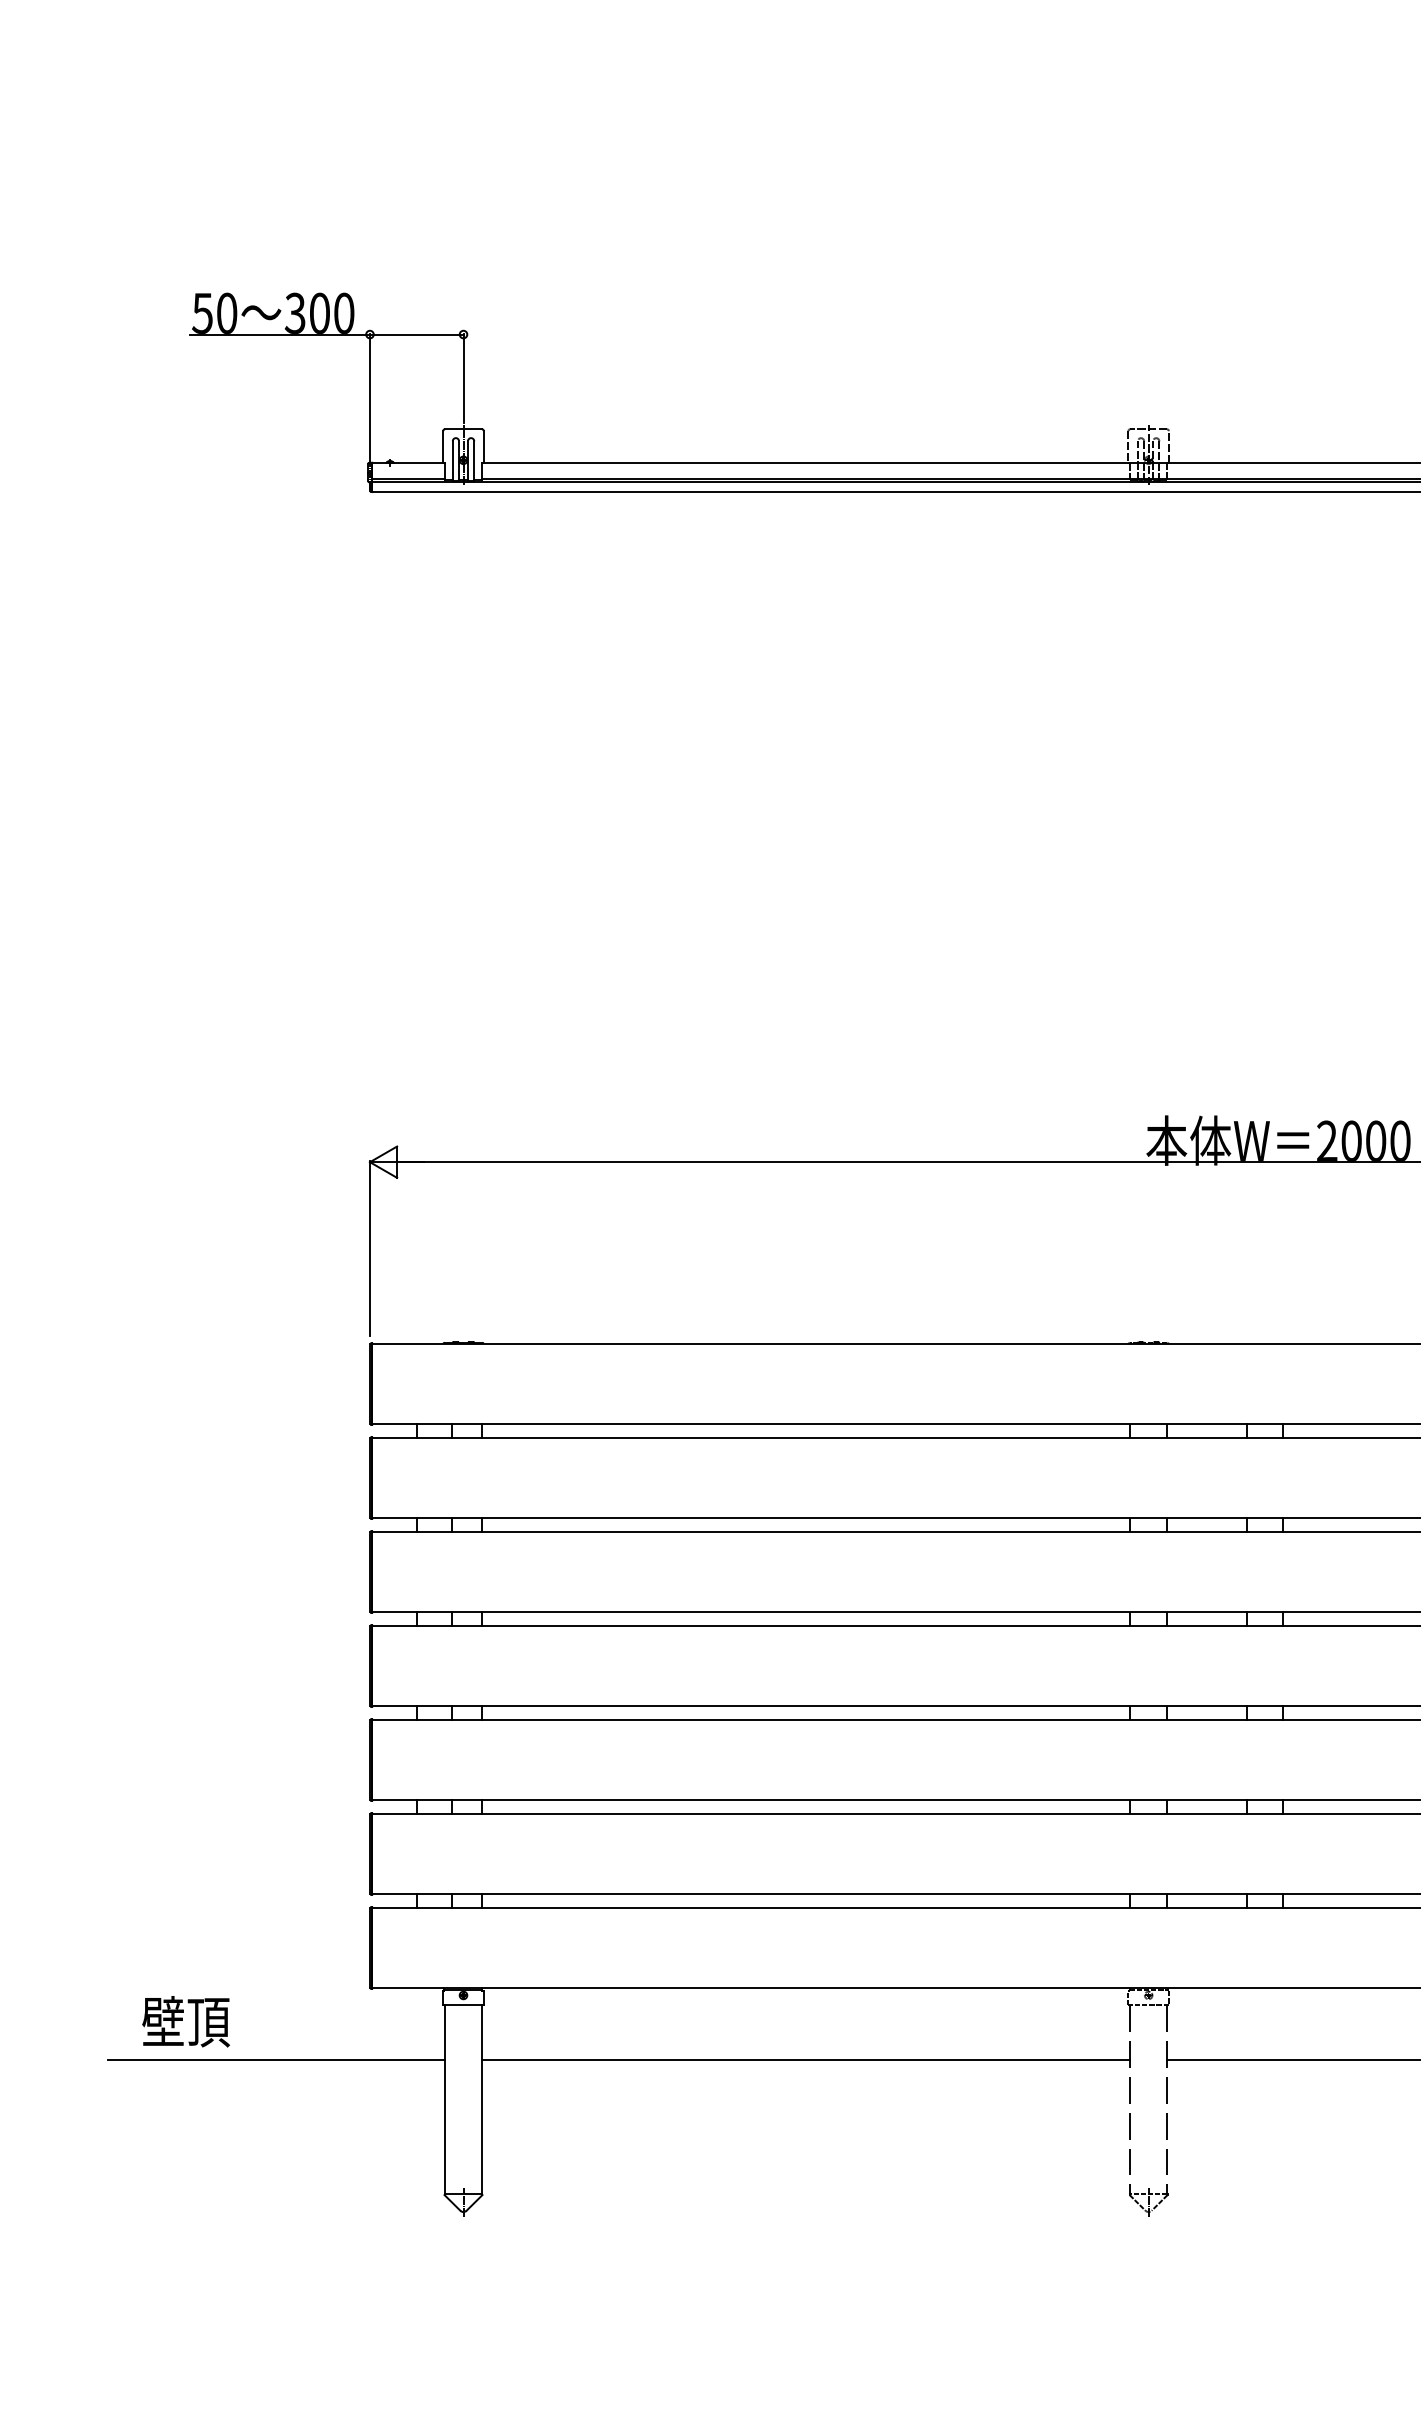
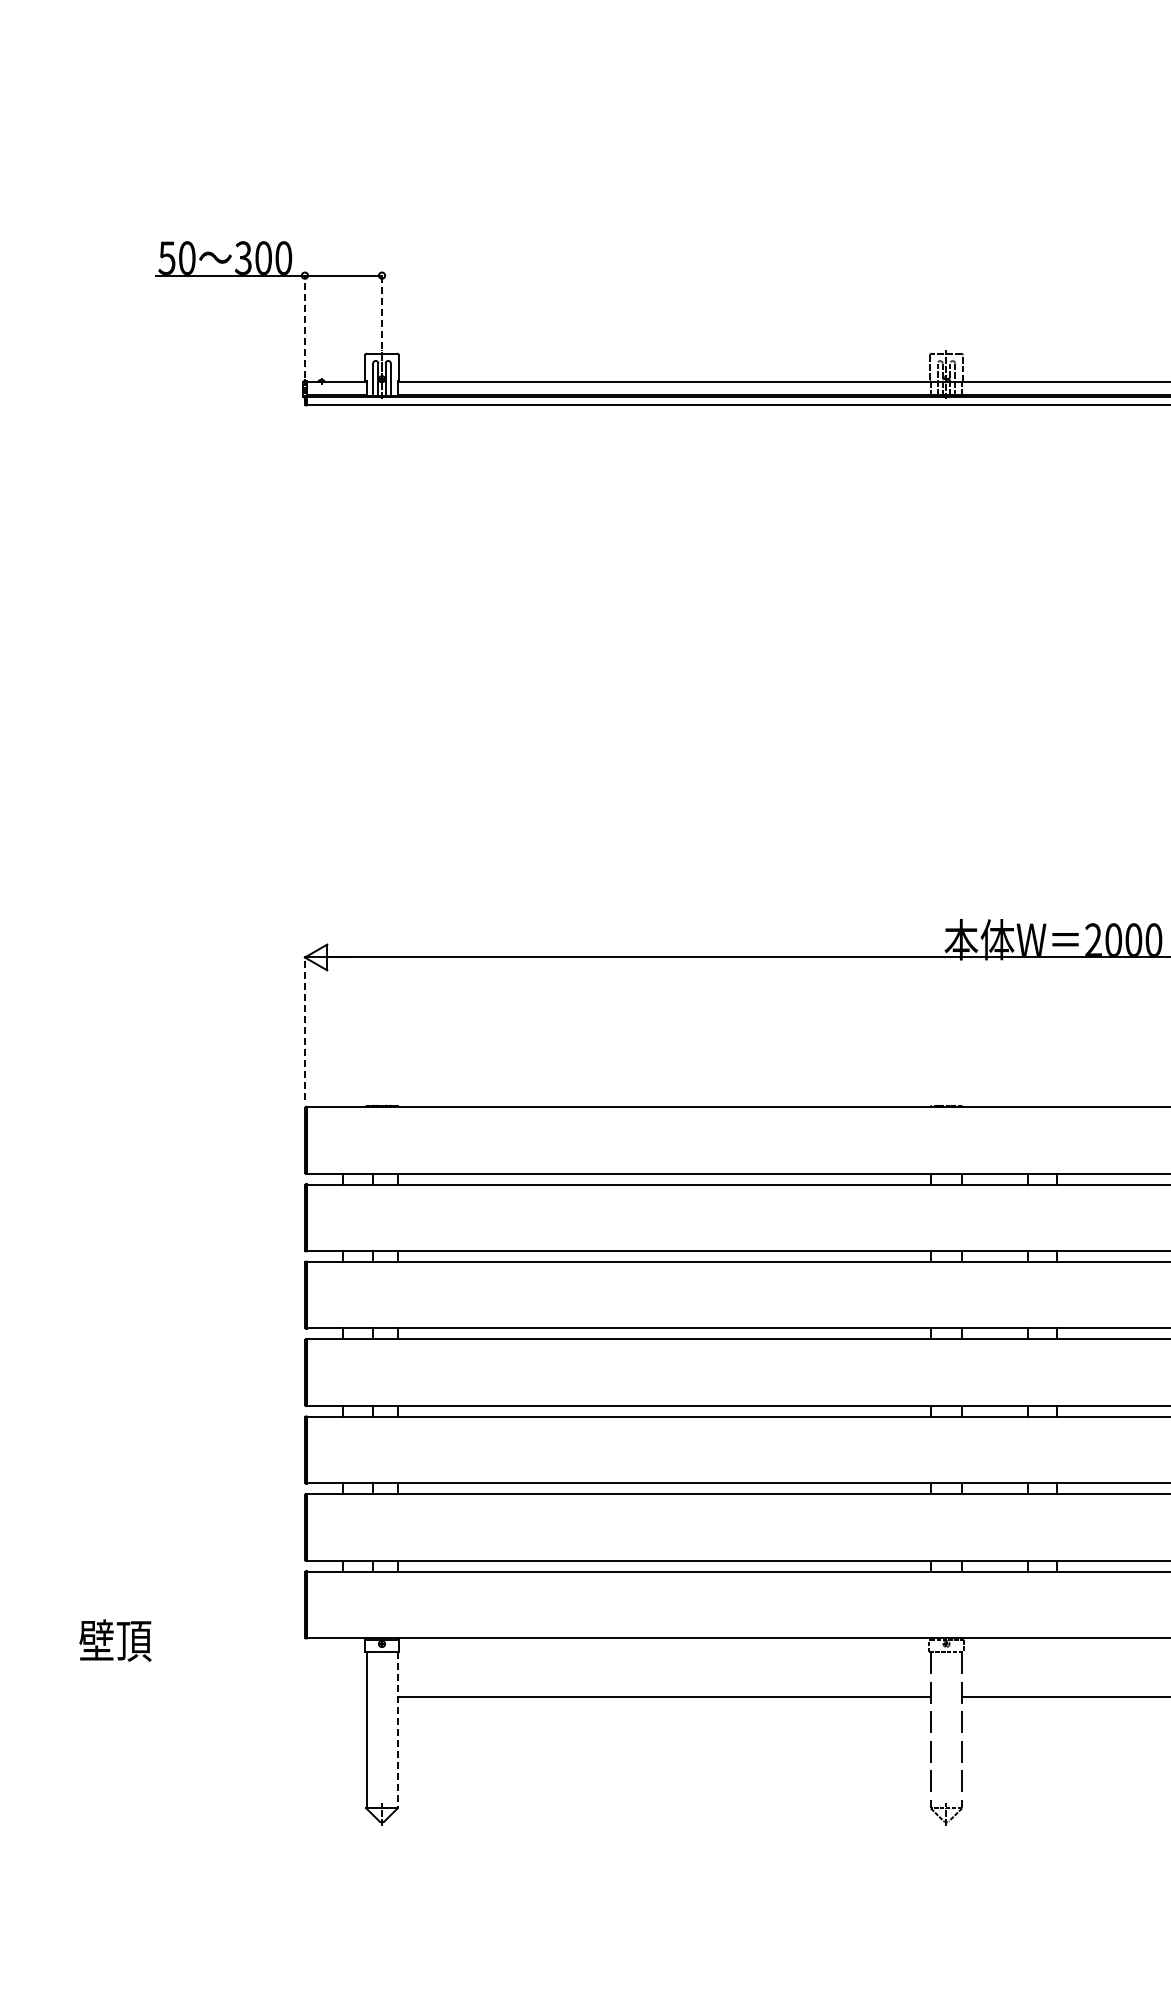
line: (464, 378) -> (382, 311), solid -> dashed
line: (369, 396) -> (304, 326), solid -> dashed
line: (369, 1248) -> (304, 1028), solid -> dashed
text: (186, 2021) -> (115, 1640), moved
line: (275, 2060) -> (227, 1697), removed
line: (482, 2099) -> (397, 1729), solid -> dashed

